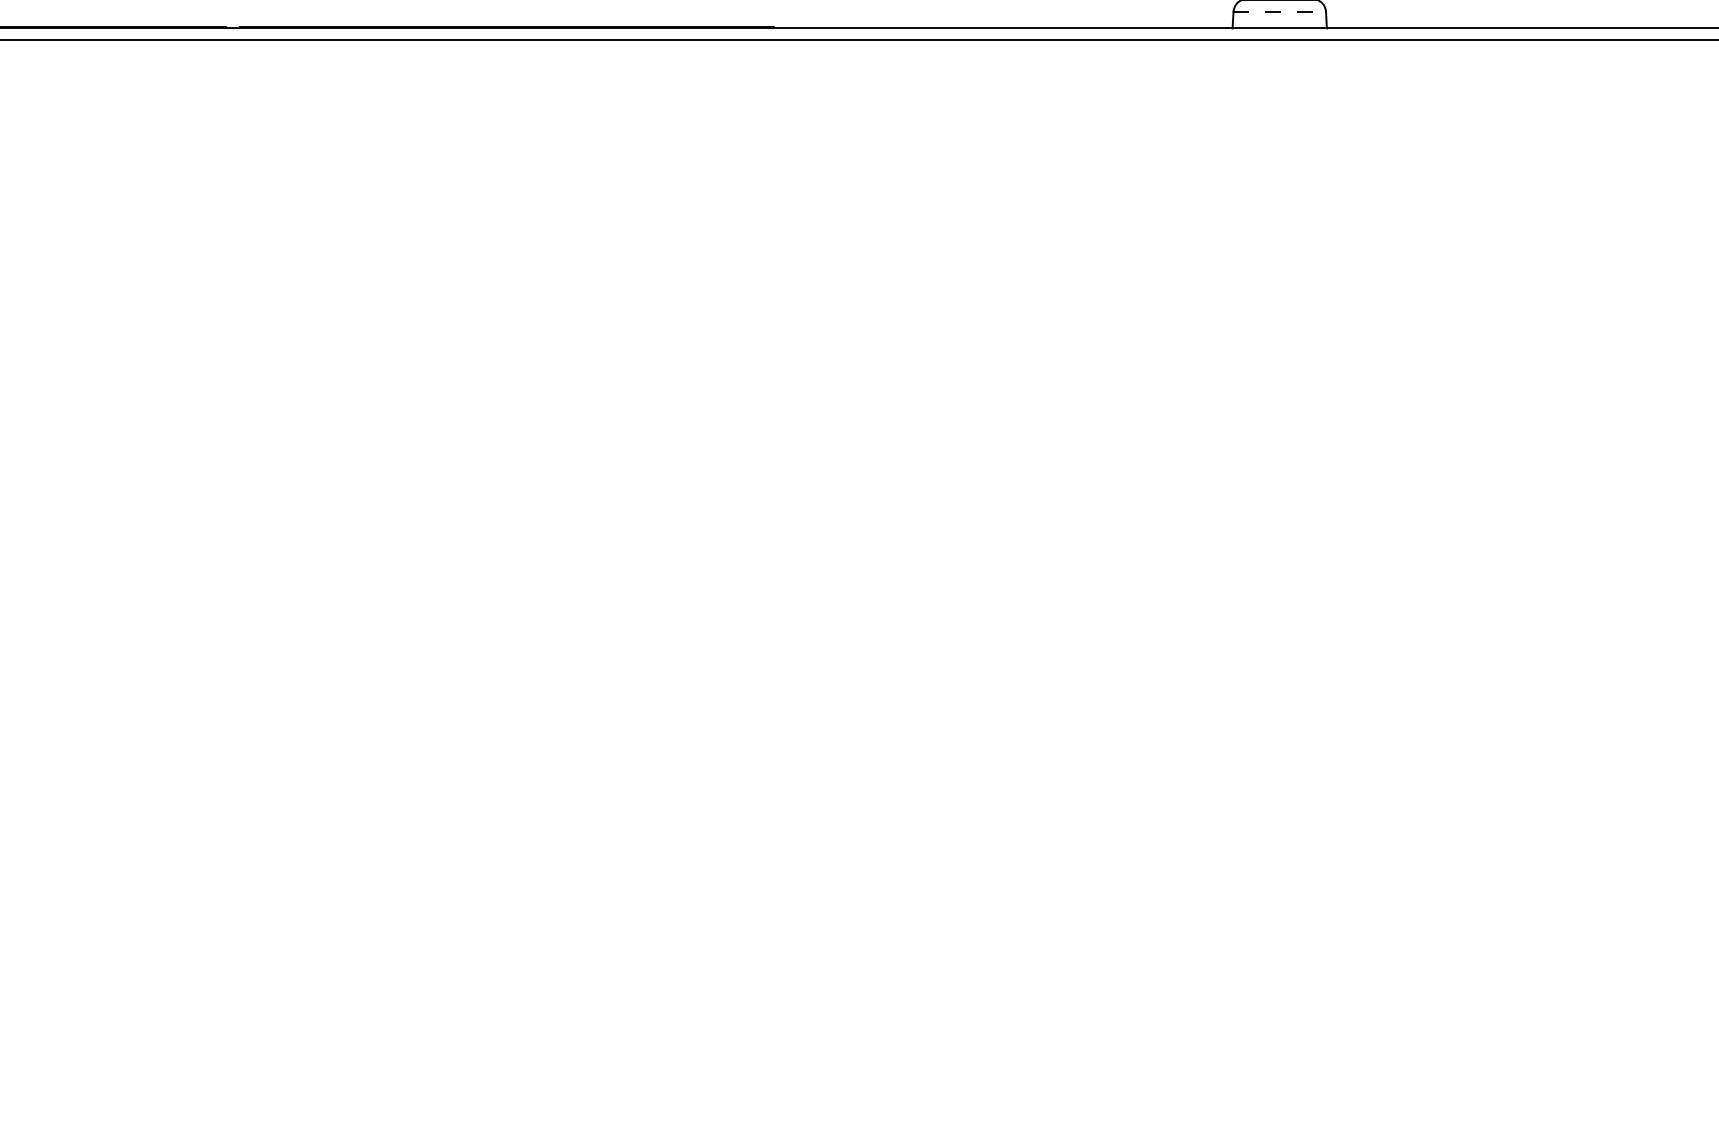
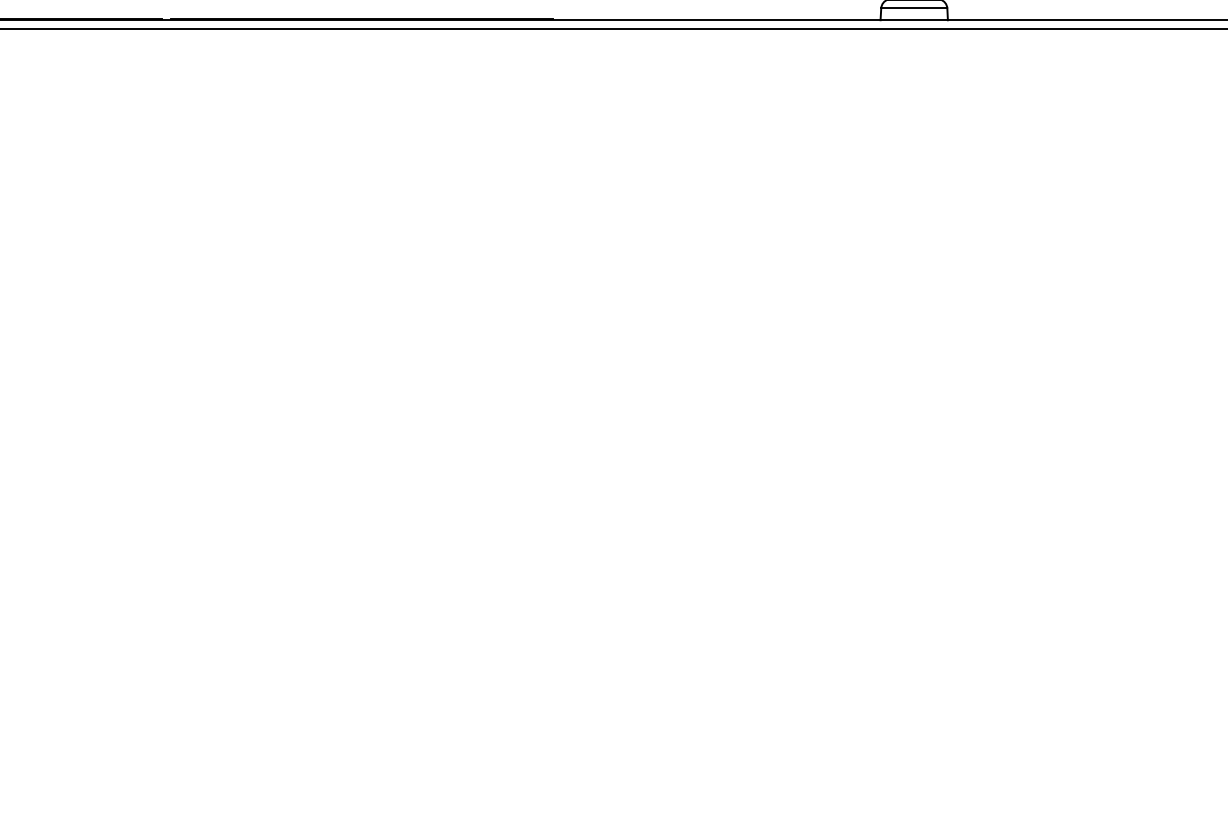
line: (1280, 11) -> (914, 8), dashed -> solid

